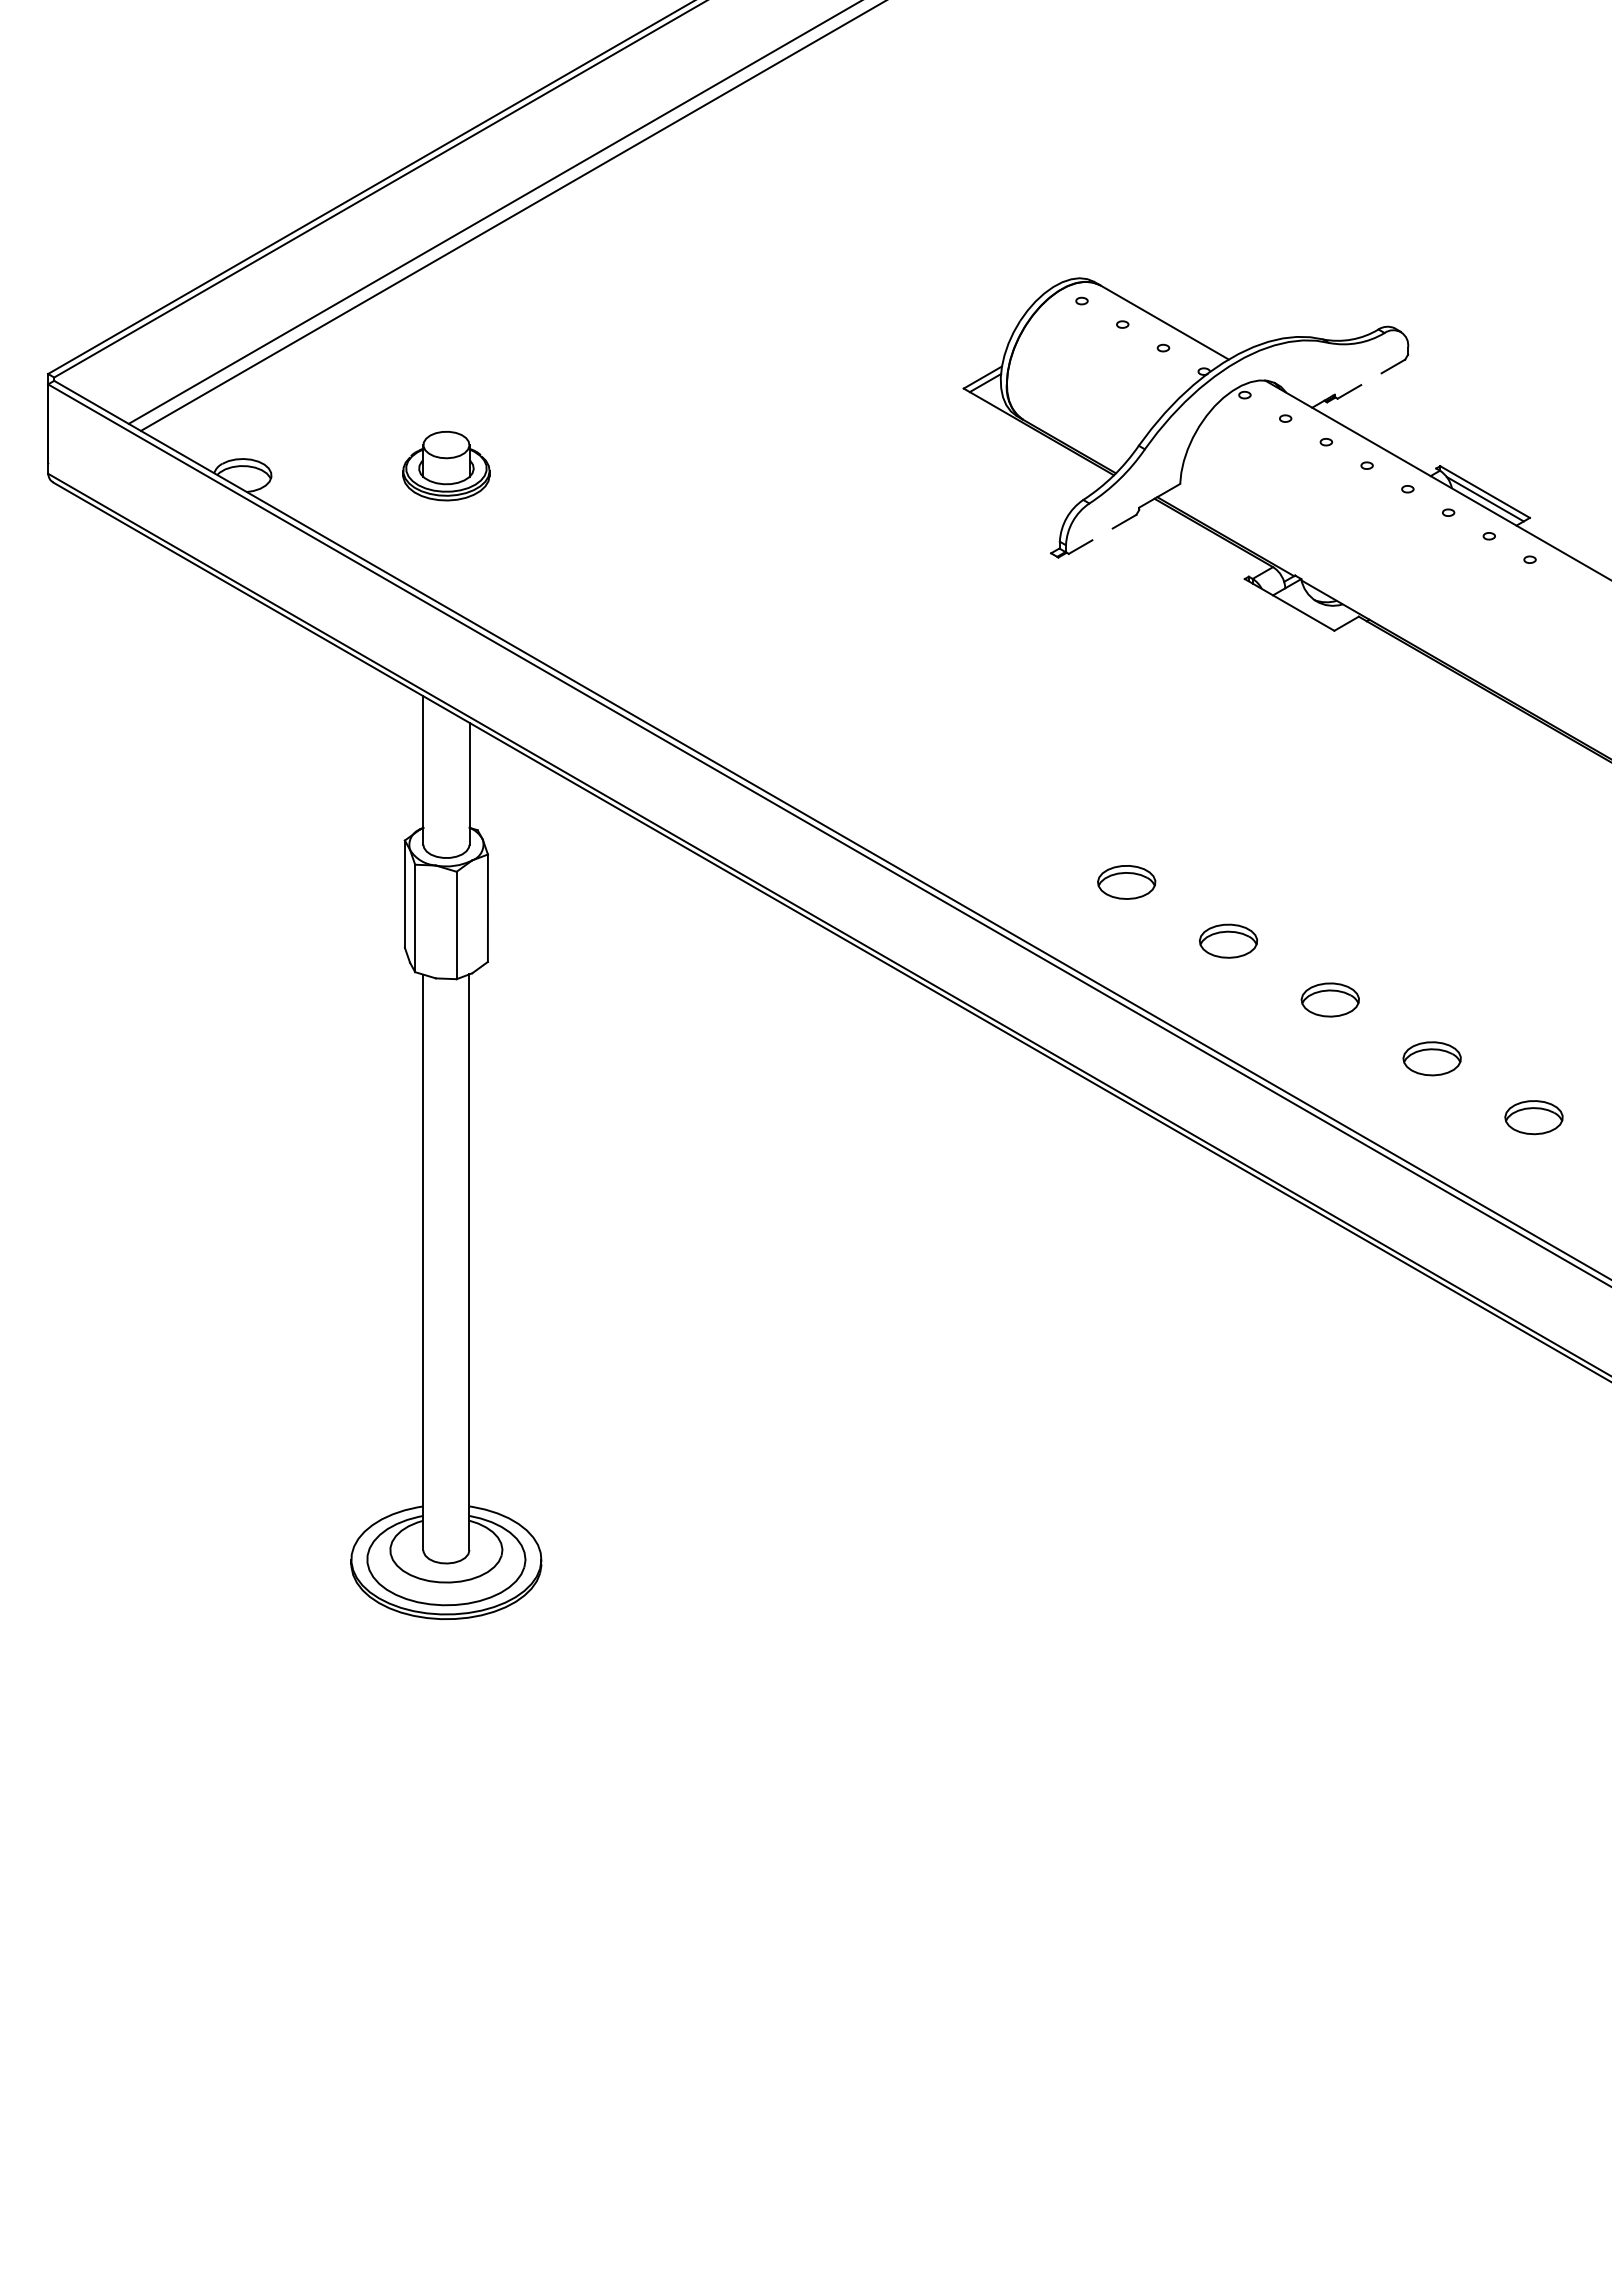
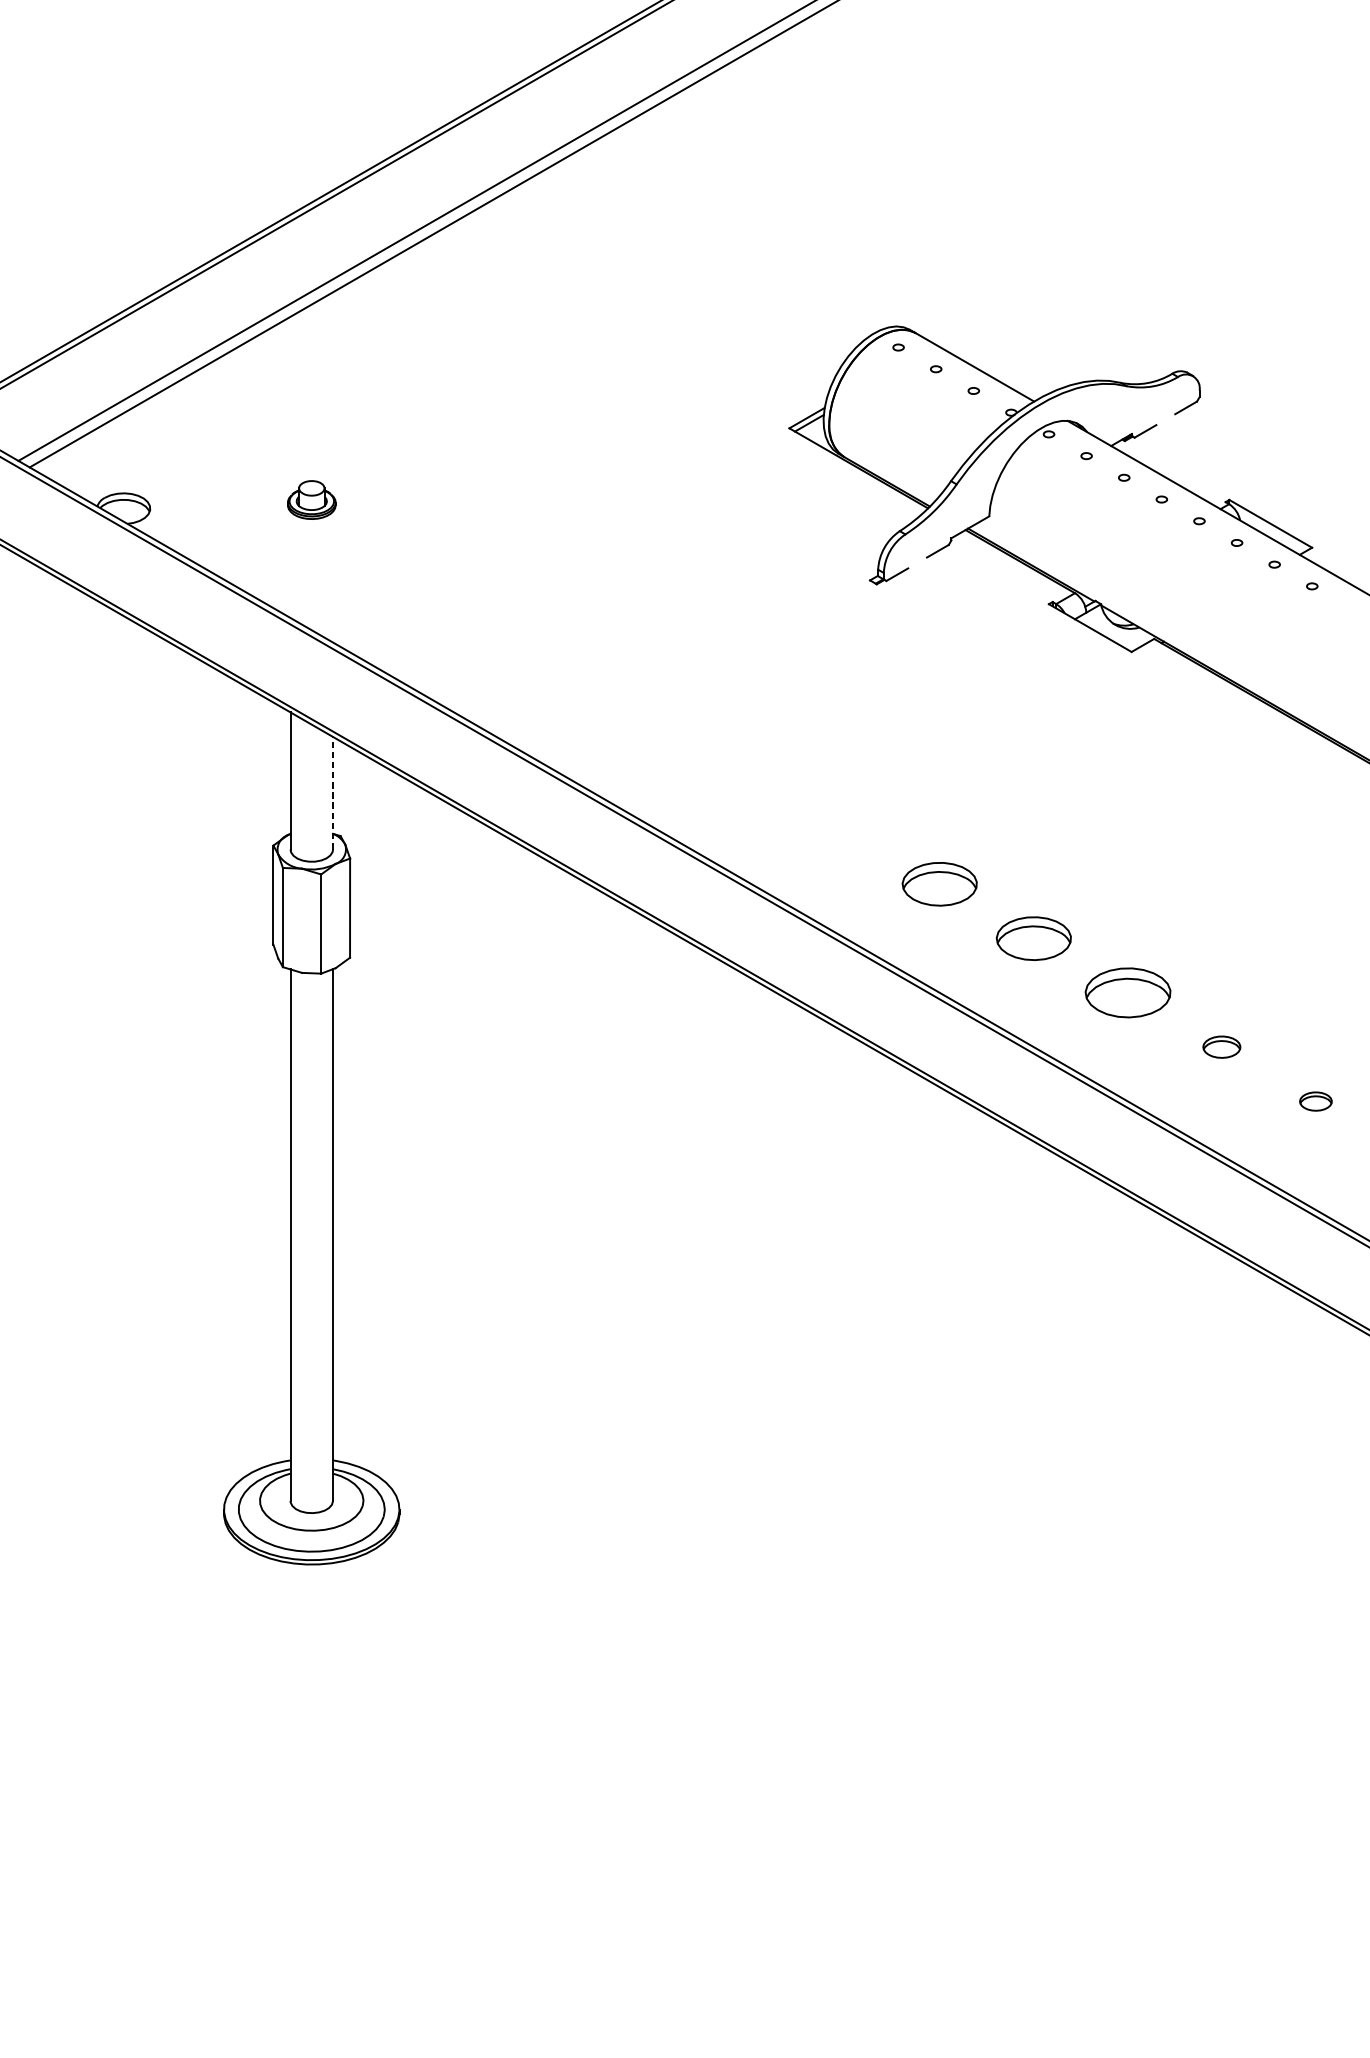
part: (446, 466) -> (311, 500), size x0.6
line: (1484, 498) -> (1270, 529), removed
line: (469, 783) -> (333, 792), solid -> dashed
part: (1126, 882) -> (939, 884), size x1.4
part: (1228, 940) -> (1033, 937), size x1.4
part: (1329, 999) -> (1127, 992), size x1.6
part: (1431, 1058) -> (1221, 1046), size x0.7
part: (1533, 1117) -> (1315, 1101), size x0.6

